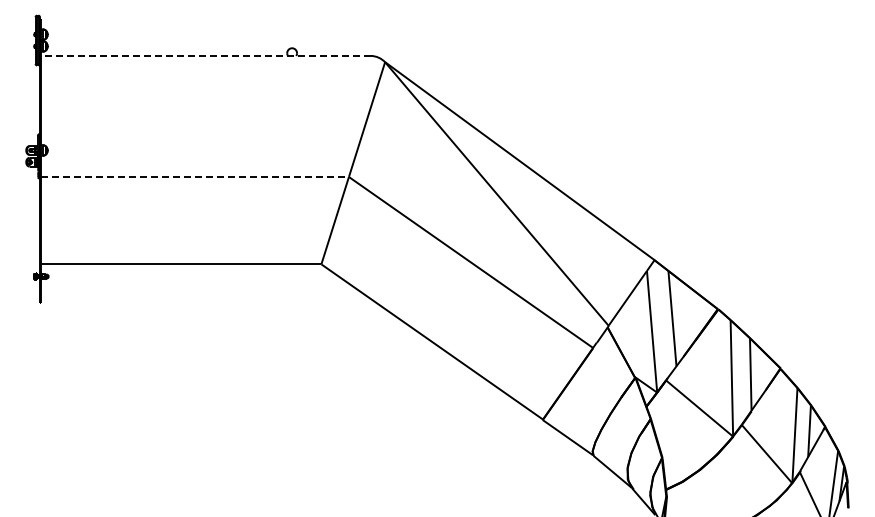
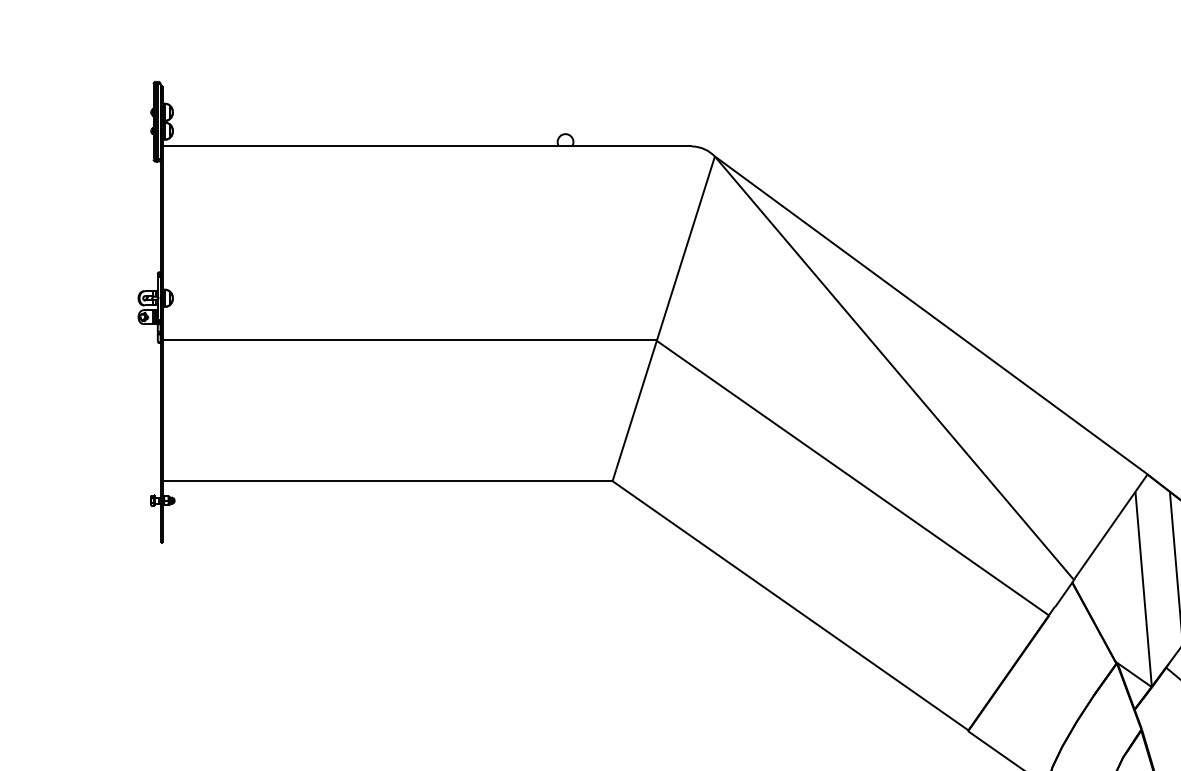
line: (206, 55) -> (428, 145), dashed -> solid
line: (195, 176) -> (410, 340), dashed -> solid

